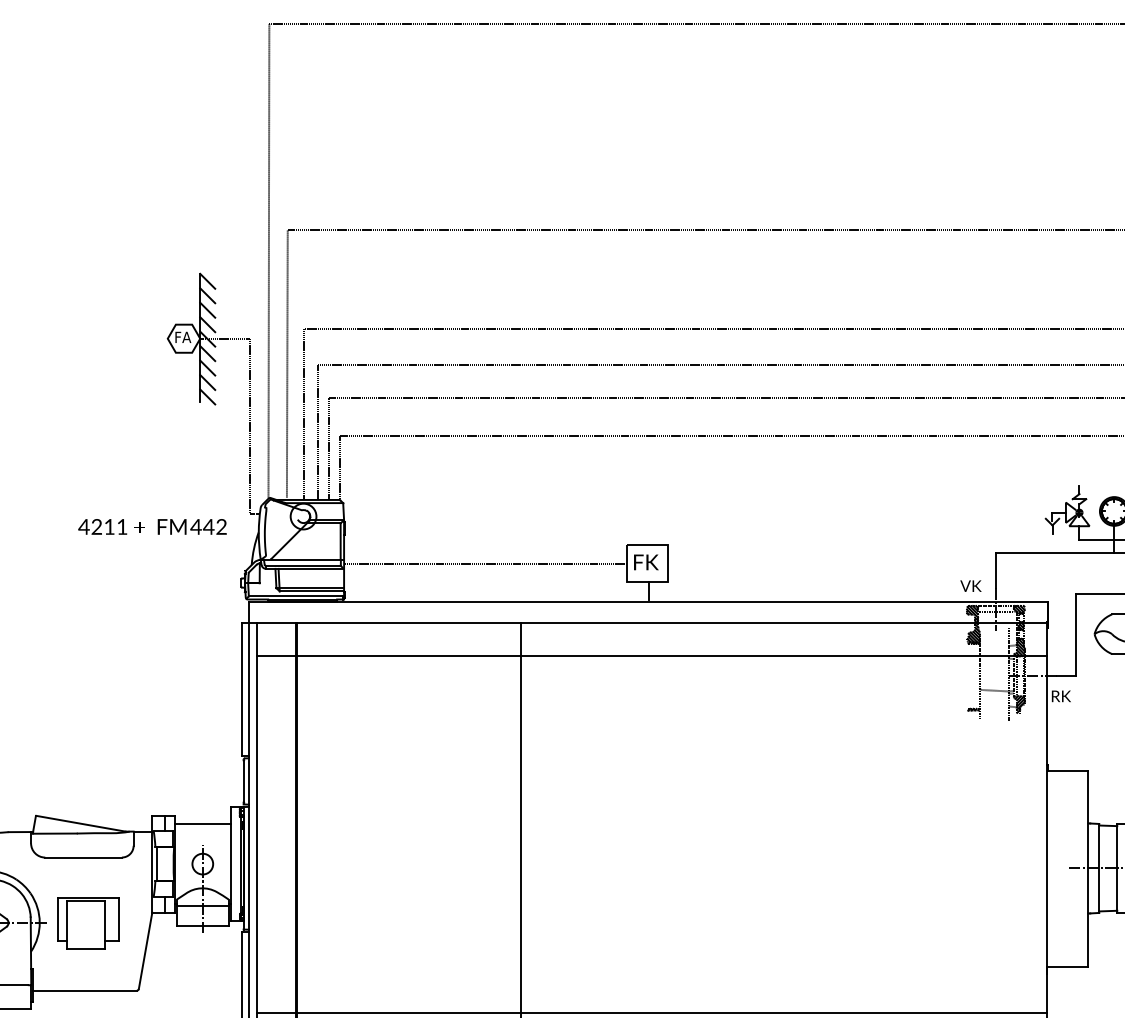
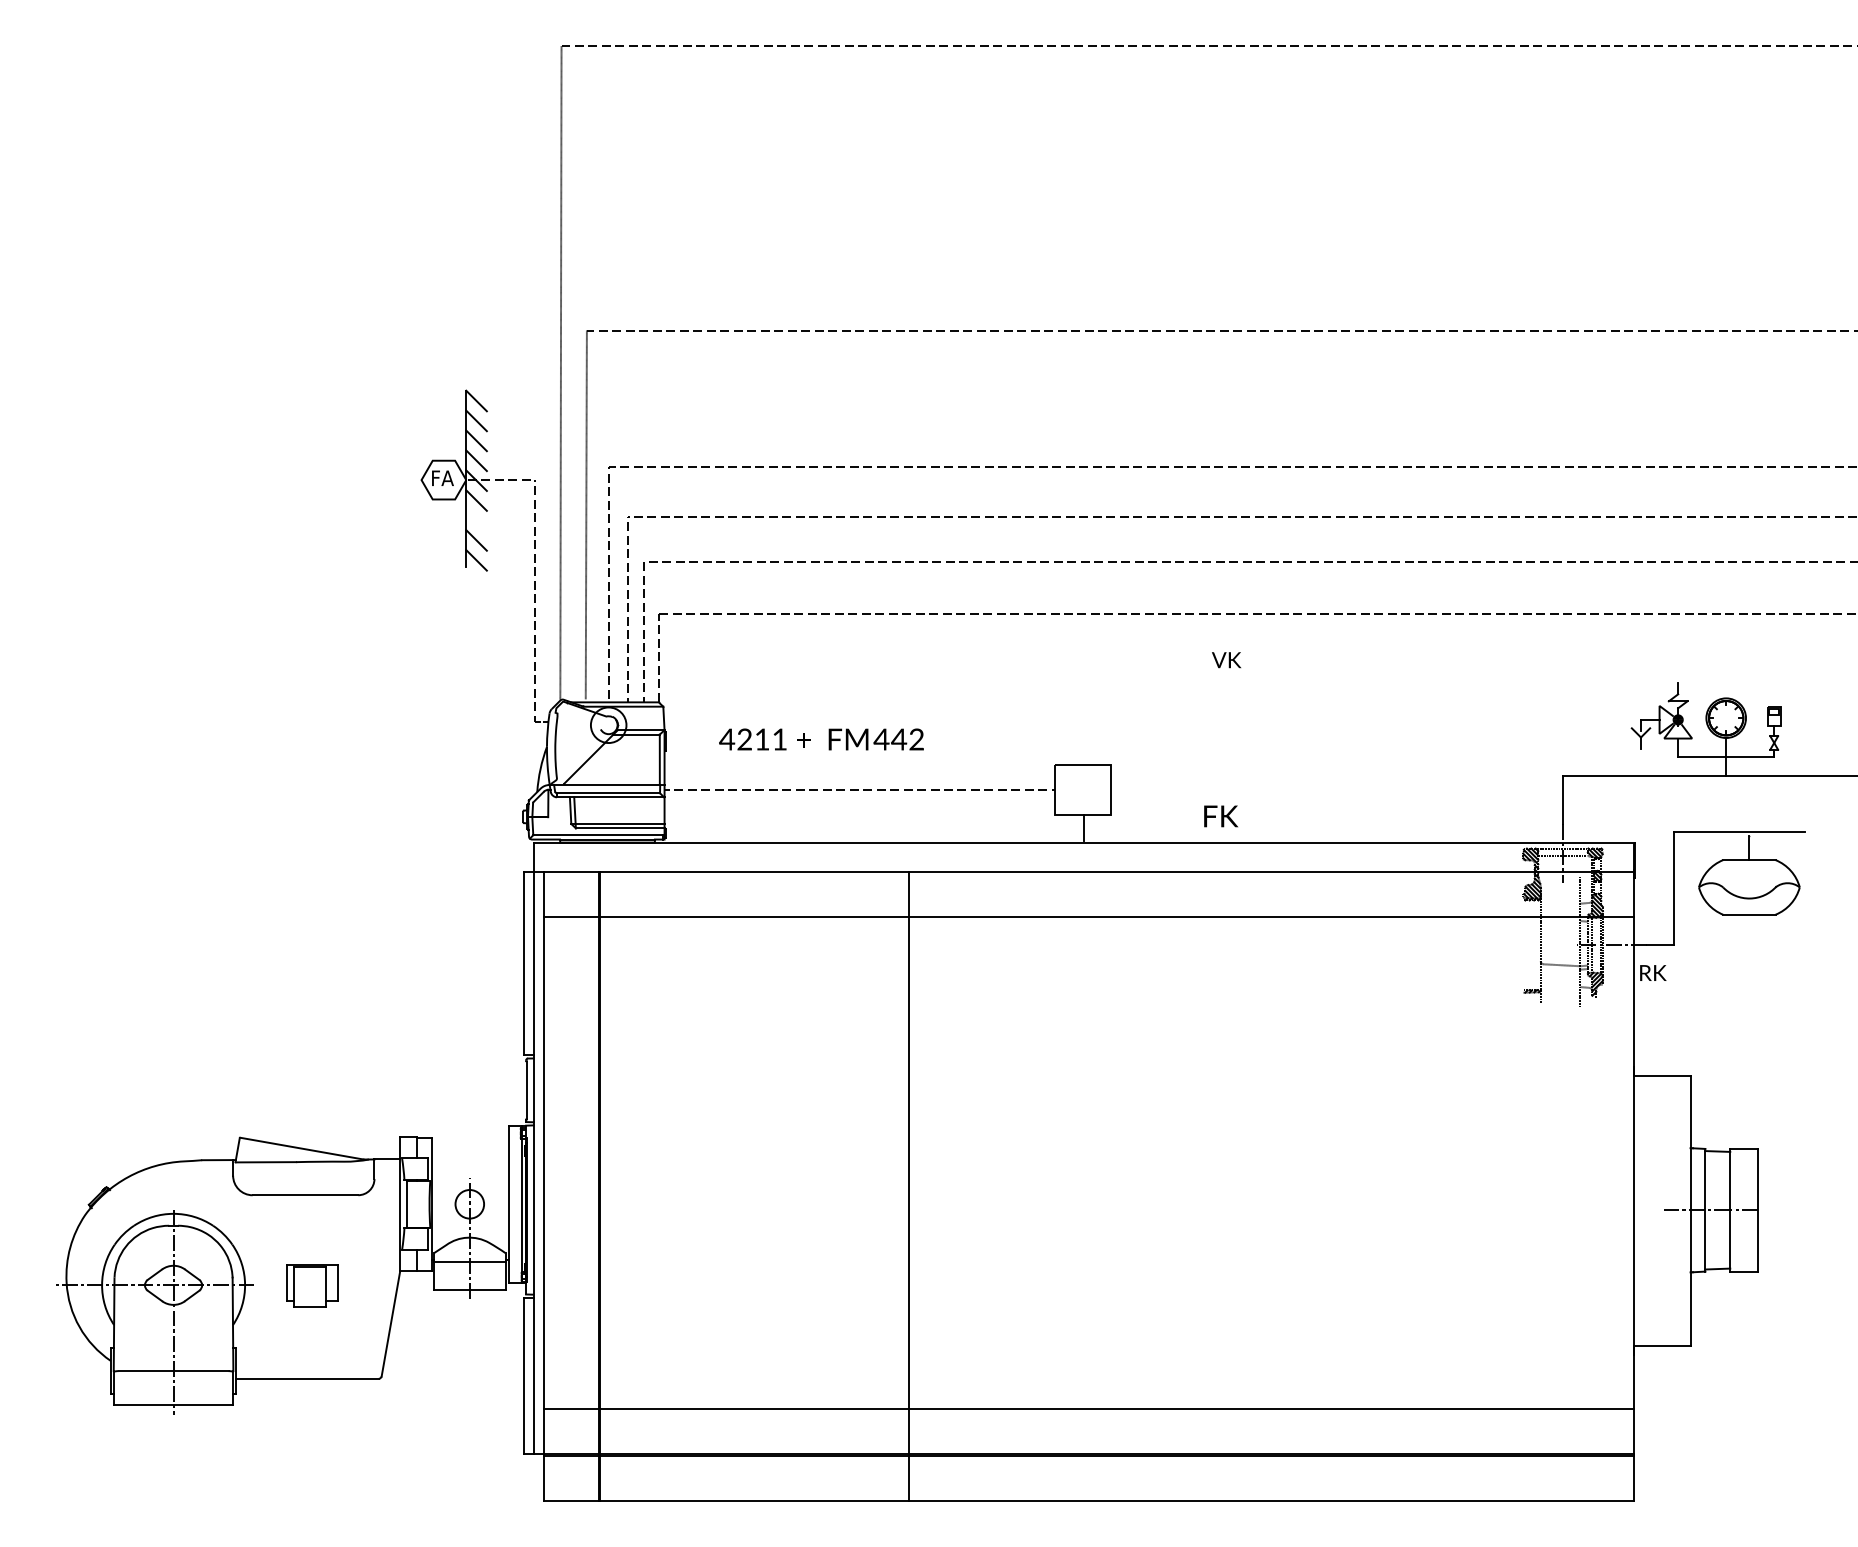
line: (207, 368) -> (476, 520), removed
text: (152, 526) -> (821, 739), moved
text: (645, 562) -> (1220, 816), moved
text: (970, 586) -> (1226, 660), moved
line: (202, 823) -> (469, 1148), removed
part: (88, 923) -> (312, 1285), size x0.6

